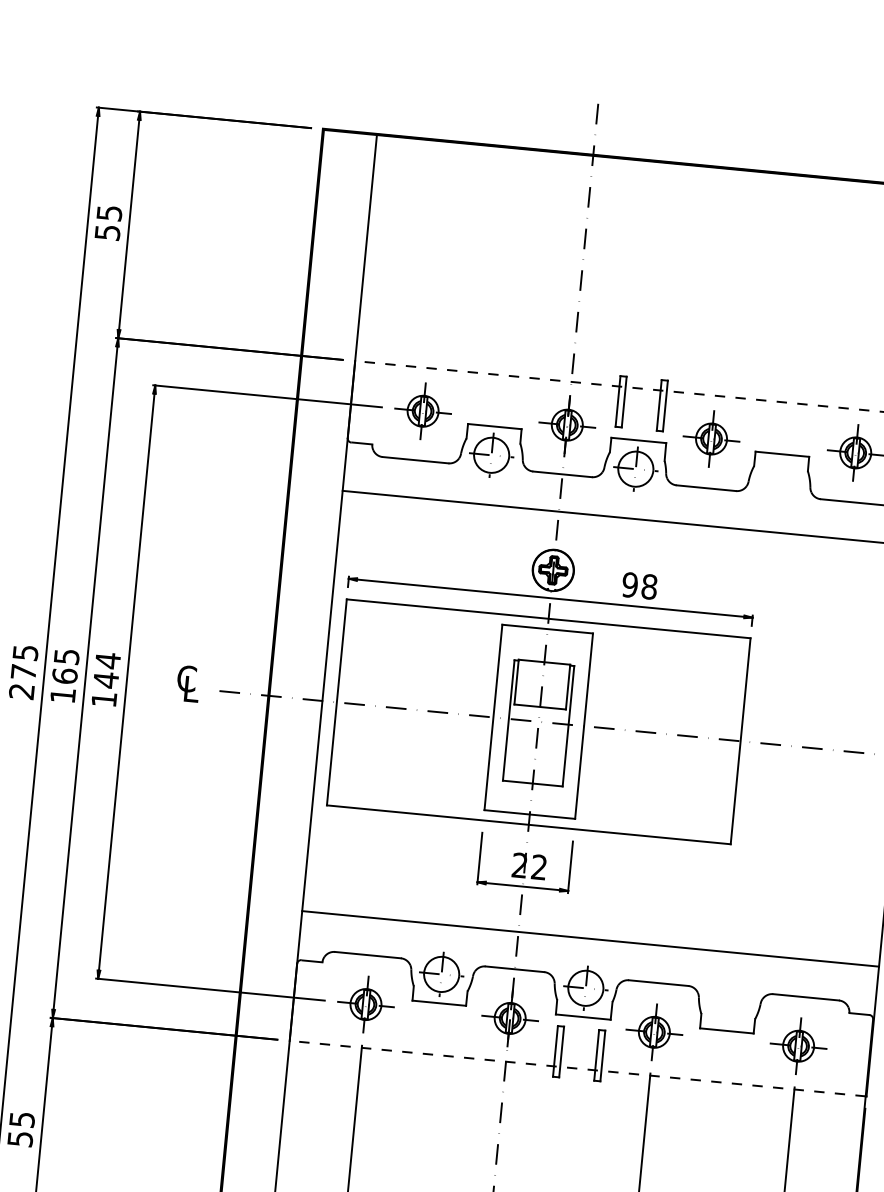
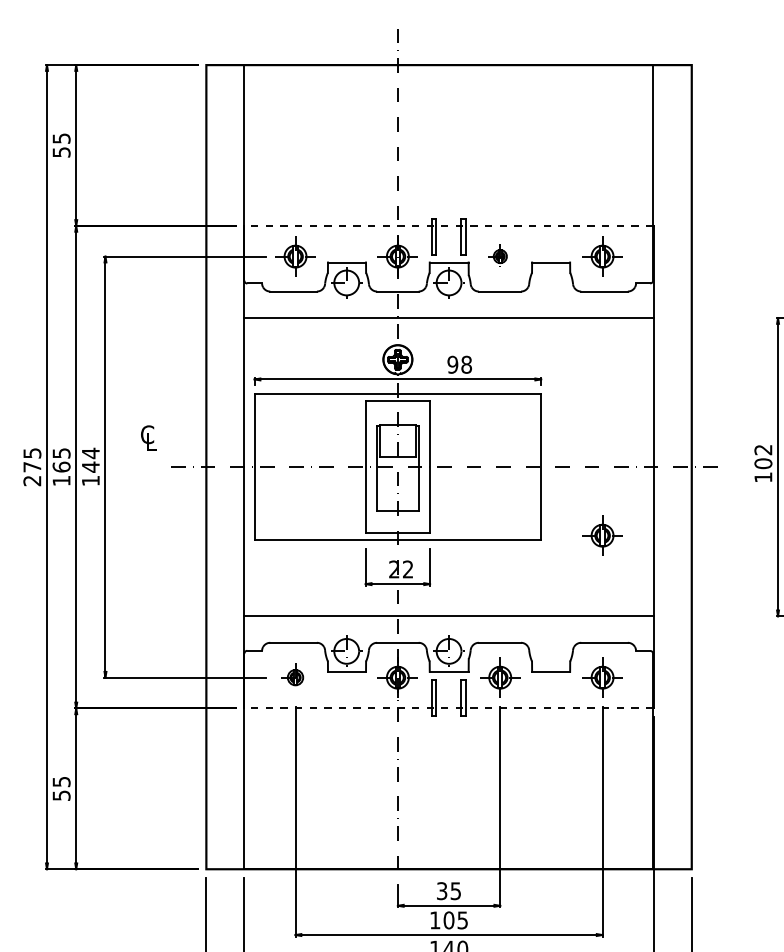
part: (711, 438) -> (500, 256), size x0.6
text: (187, 682) -> (148, 437), moved
part: (817, 845) -> (602, 535), added
part: (365, 1004) -> (295, 677), size x0.7

